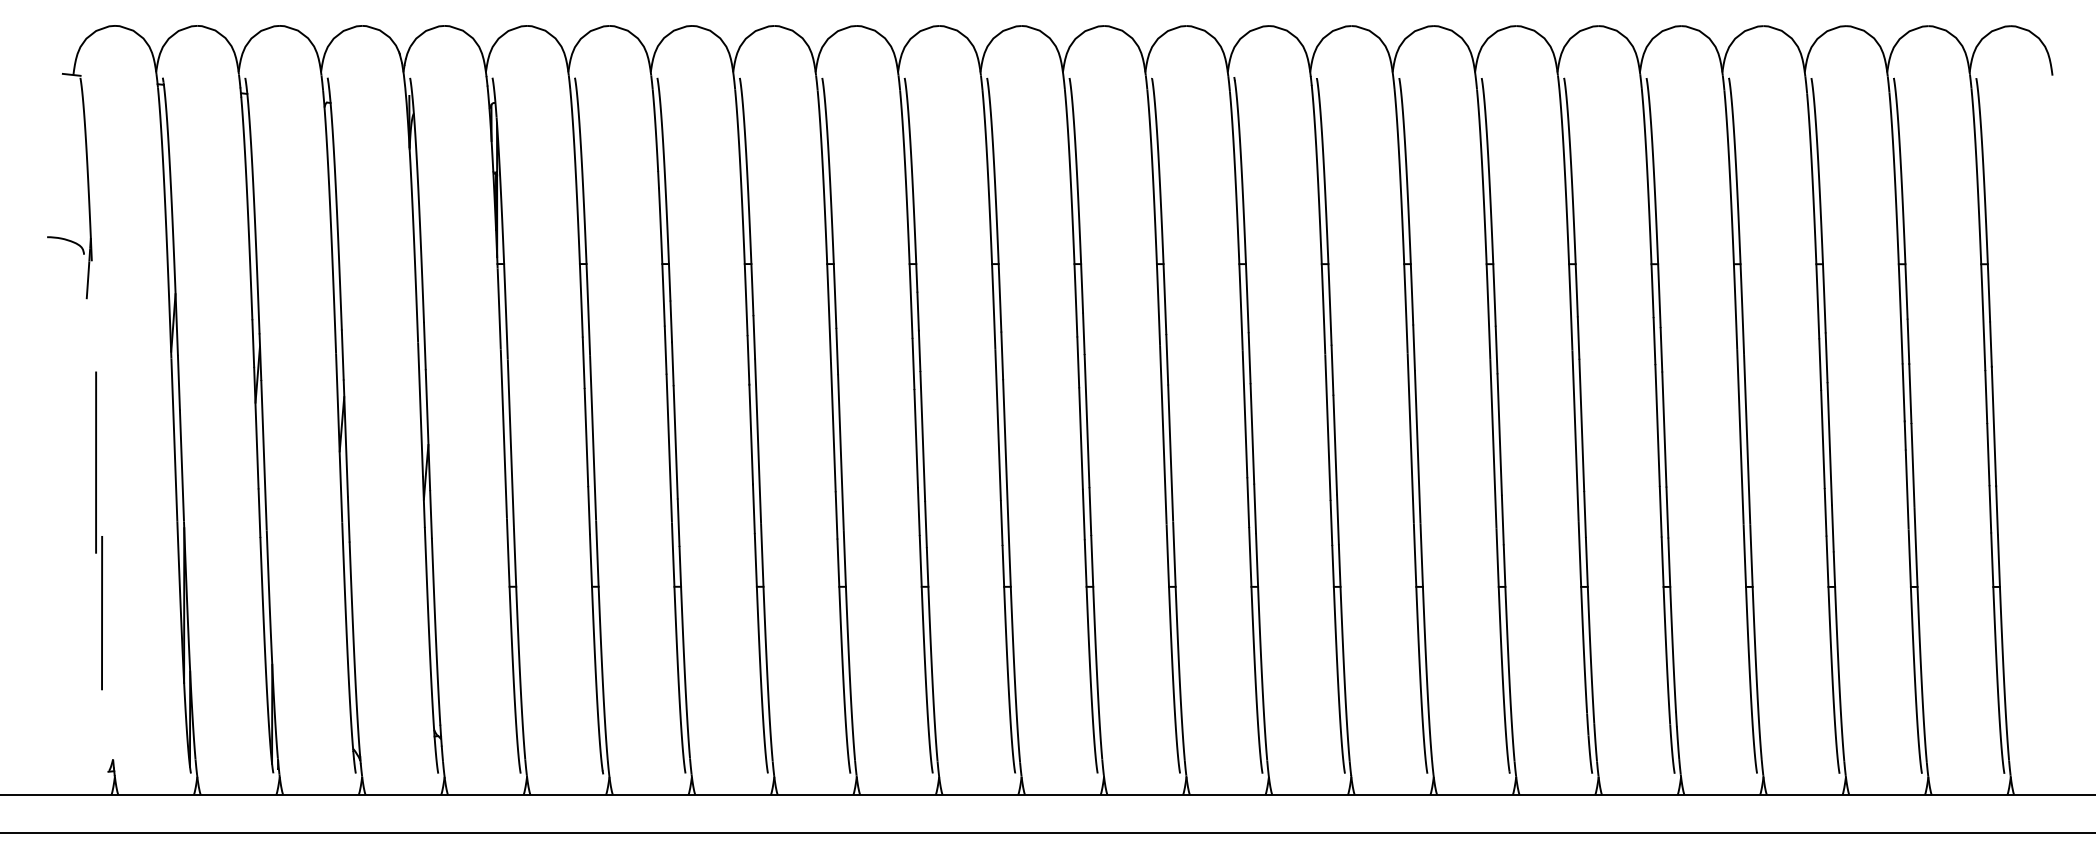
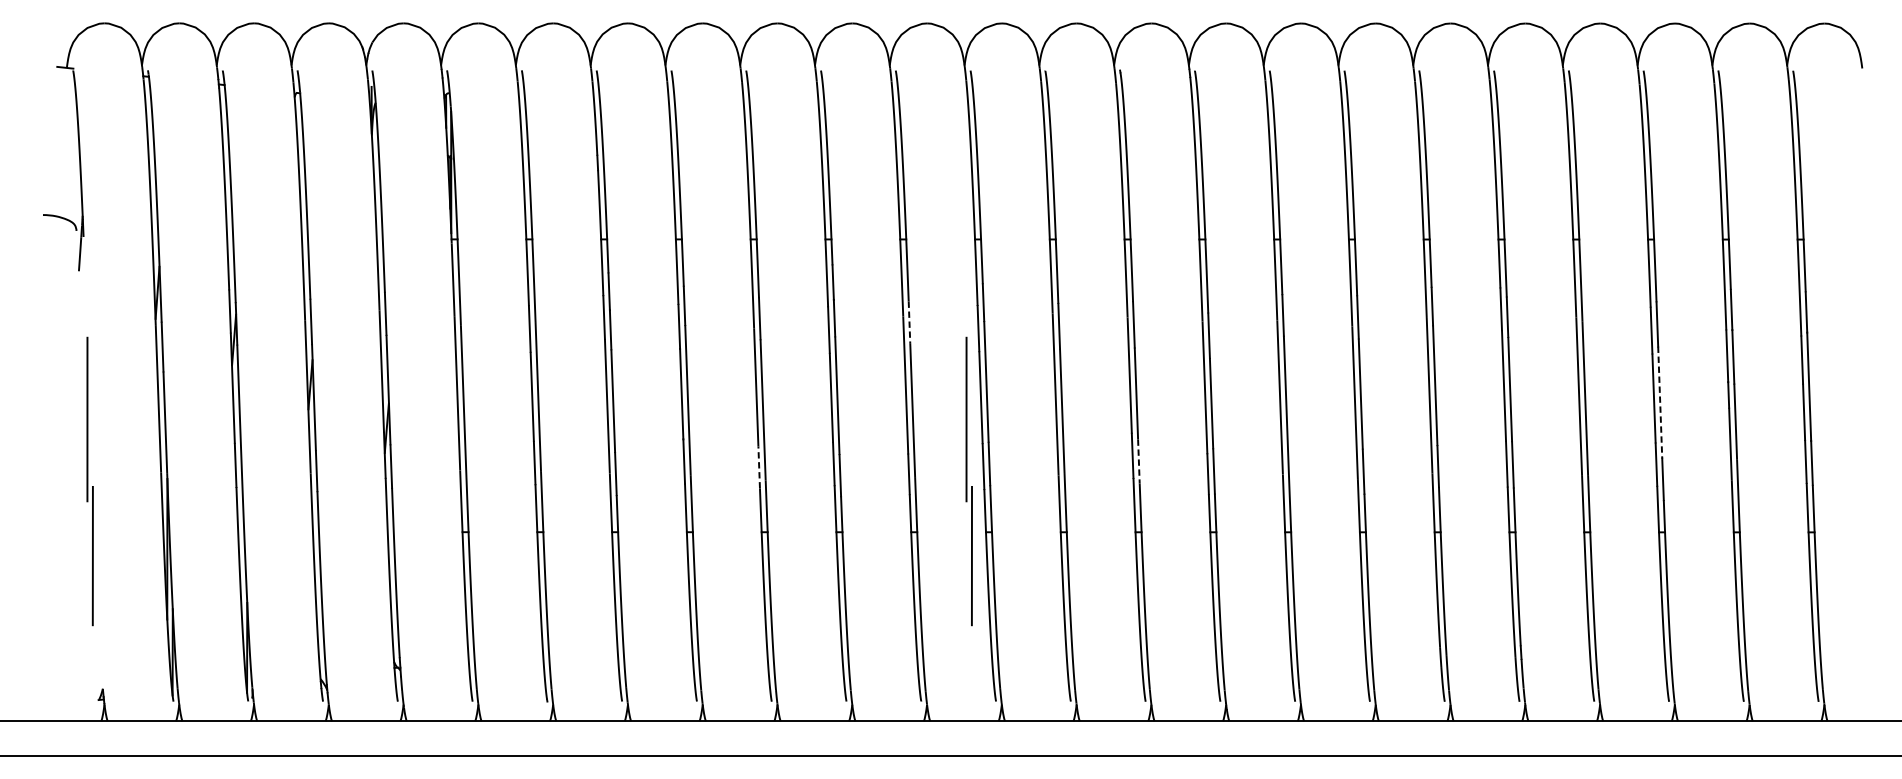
line: (1002, 356) -> (909, 323), solid -> dashed
line: (1829, 443) -> (1659, 402), solid -> dashed
line: (1255, 509) -> (1139, 462), solid -> dashed
line: (836, 514) -> (759, 466), solid -> dashed
part: (1067, 530) -> (968, 481), added

